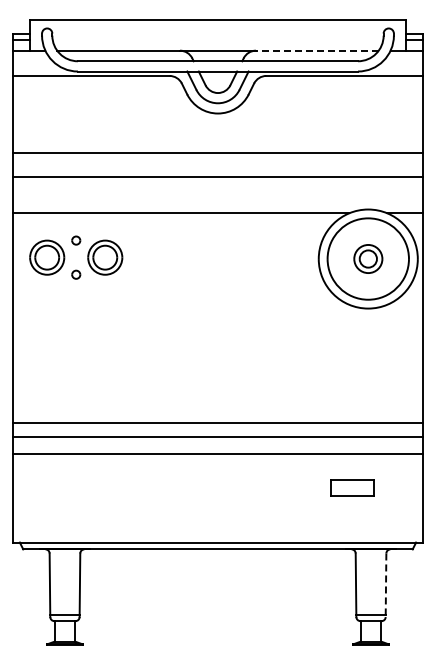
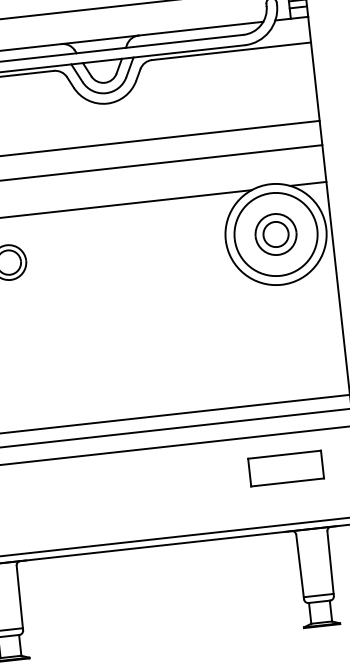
line: (316, 50) -> (200, 28), dashed -> solid
part: (368, 258) -> (276, 233), size x1.43
part: (352, 487) -> (285, 468), size x1.67
line: (386, 585) -> (331, 563), dashed -> solid

